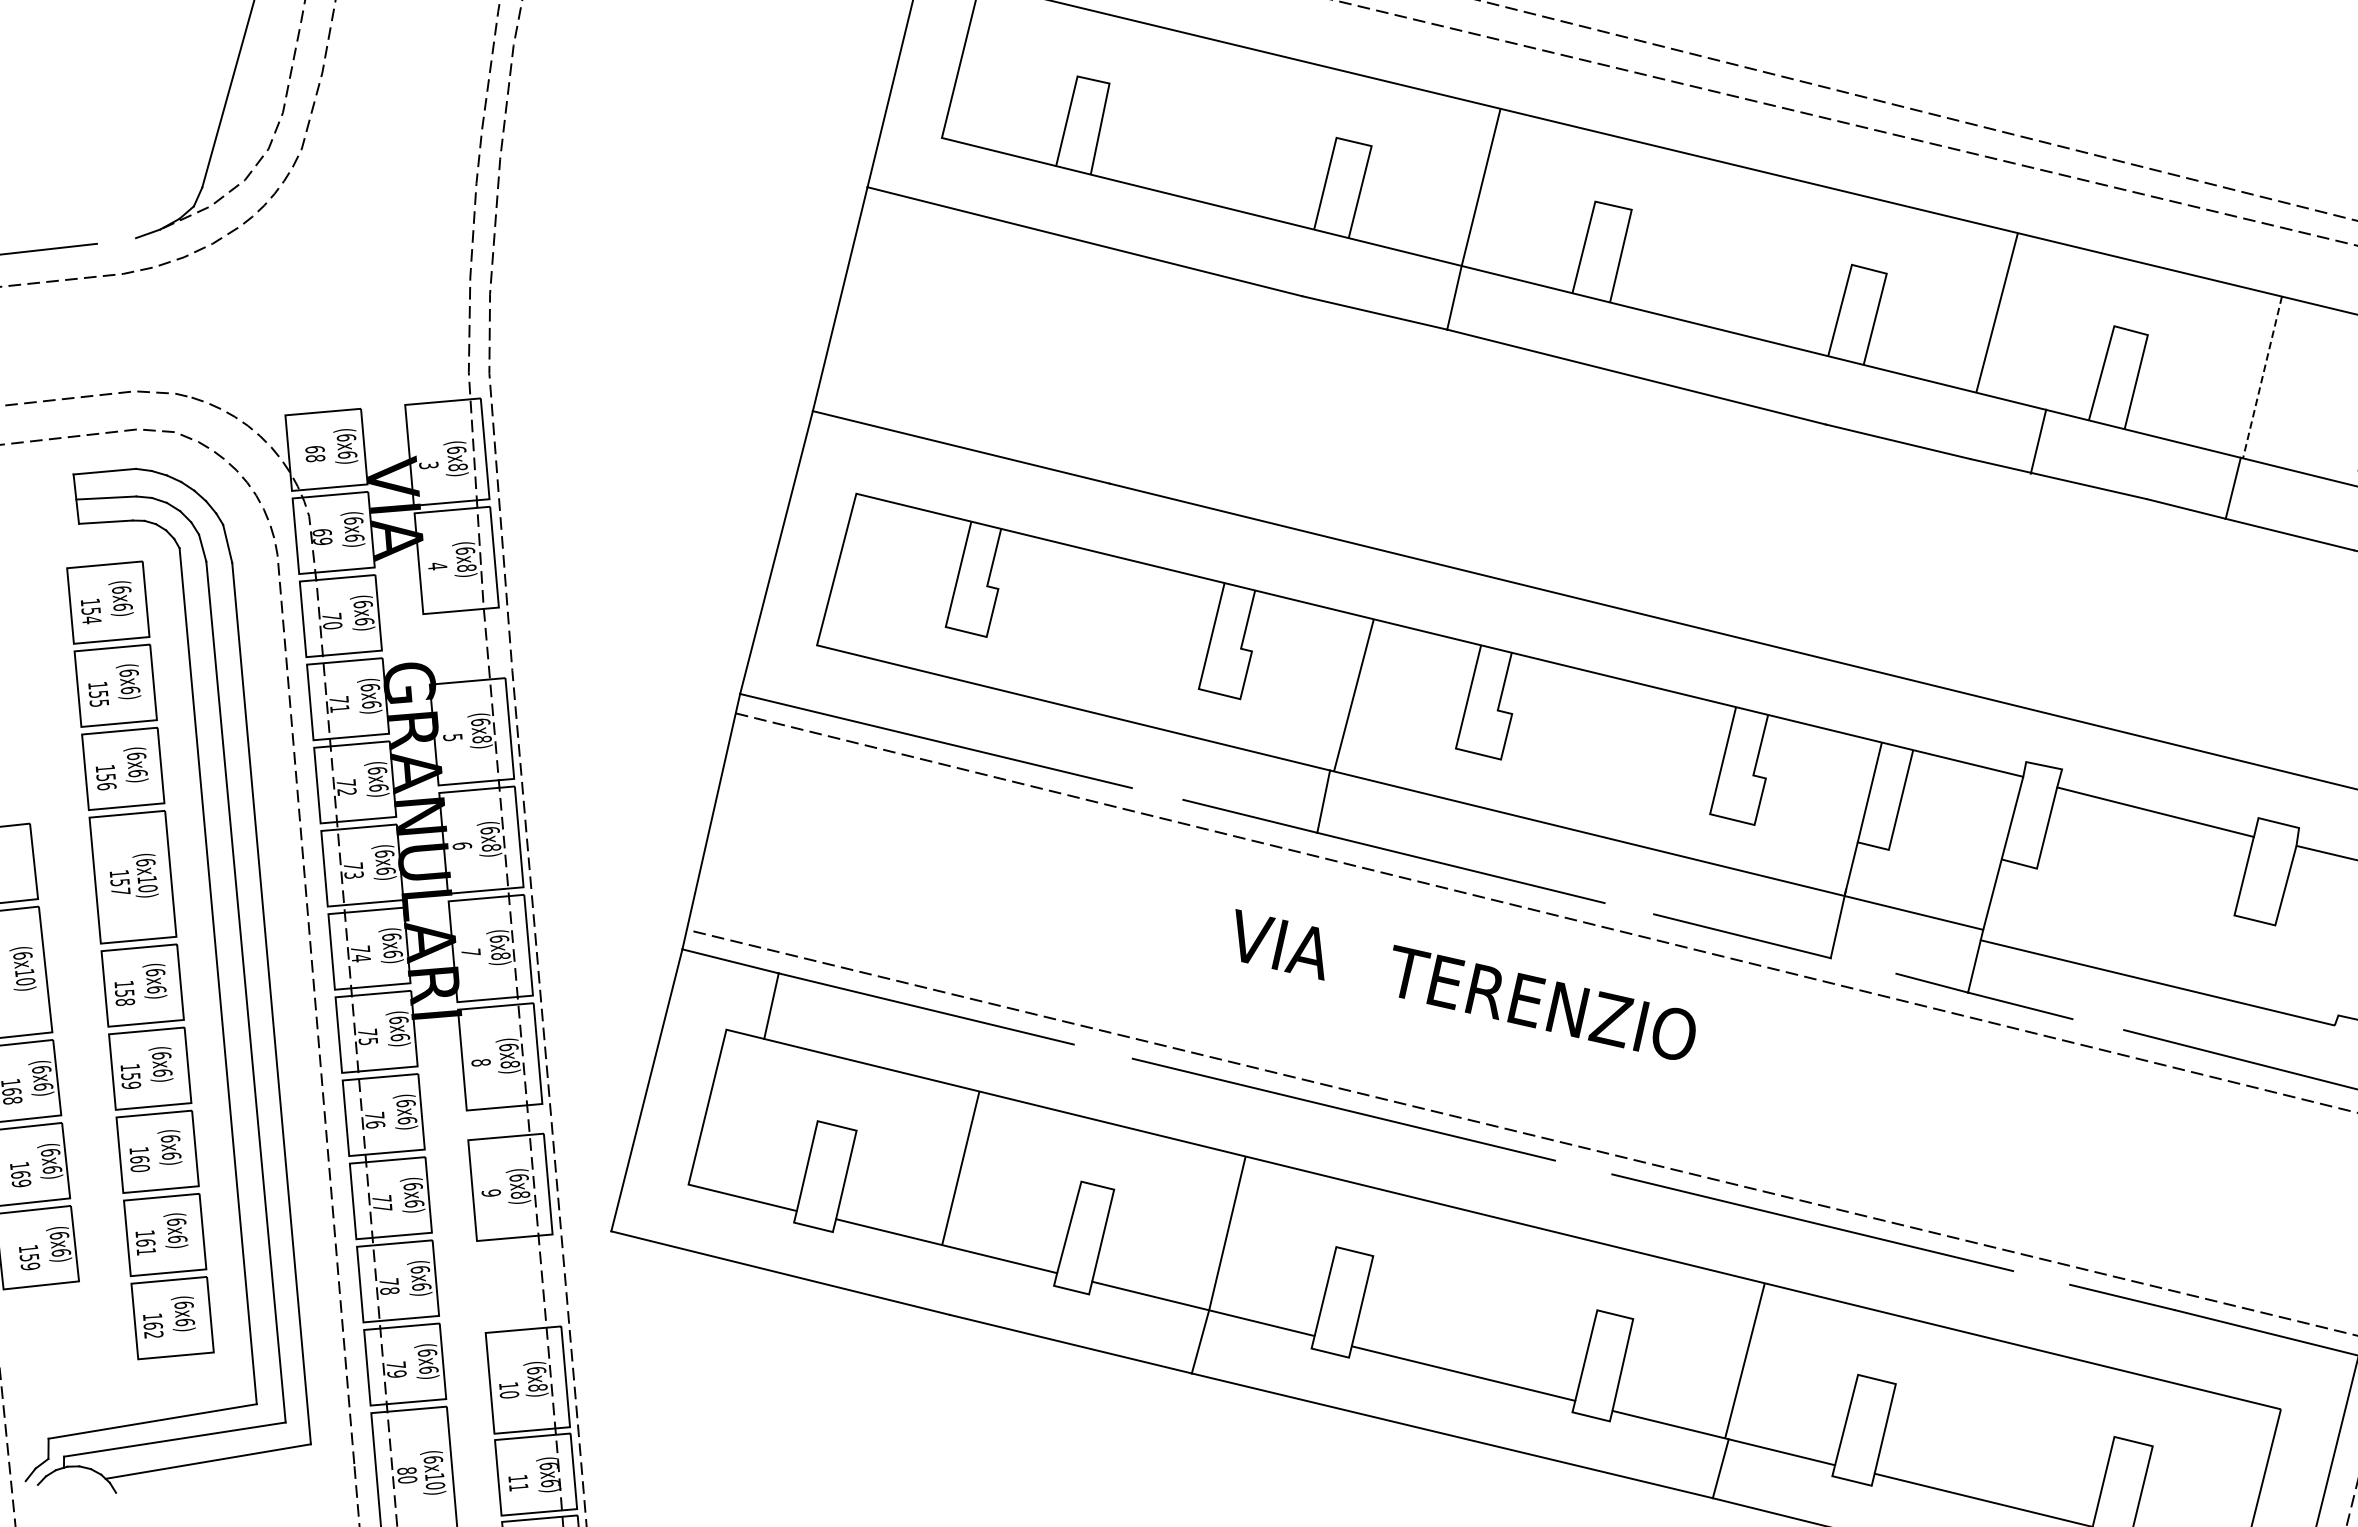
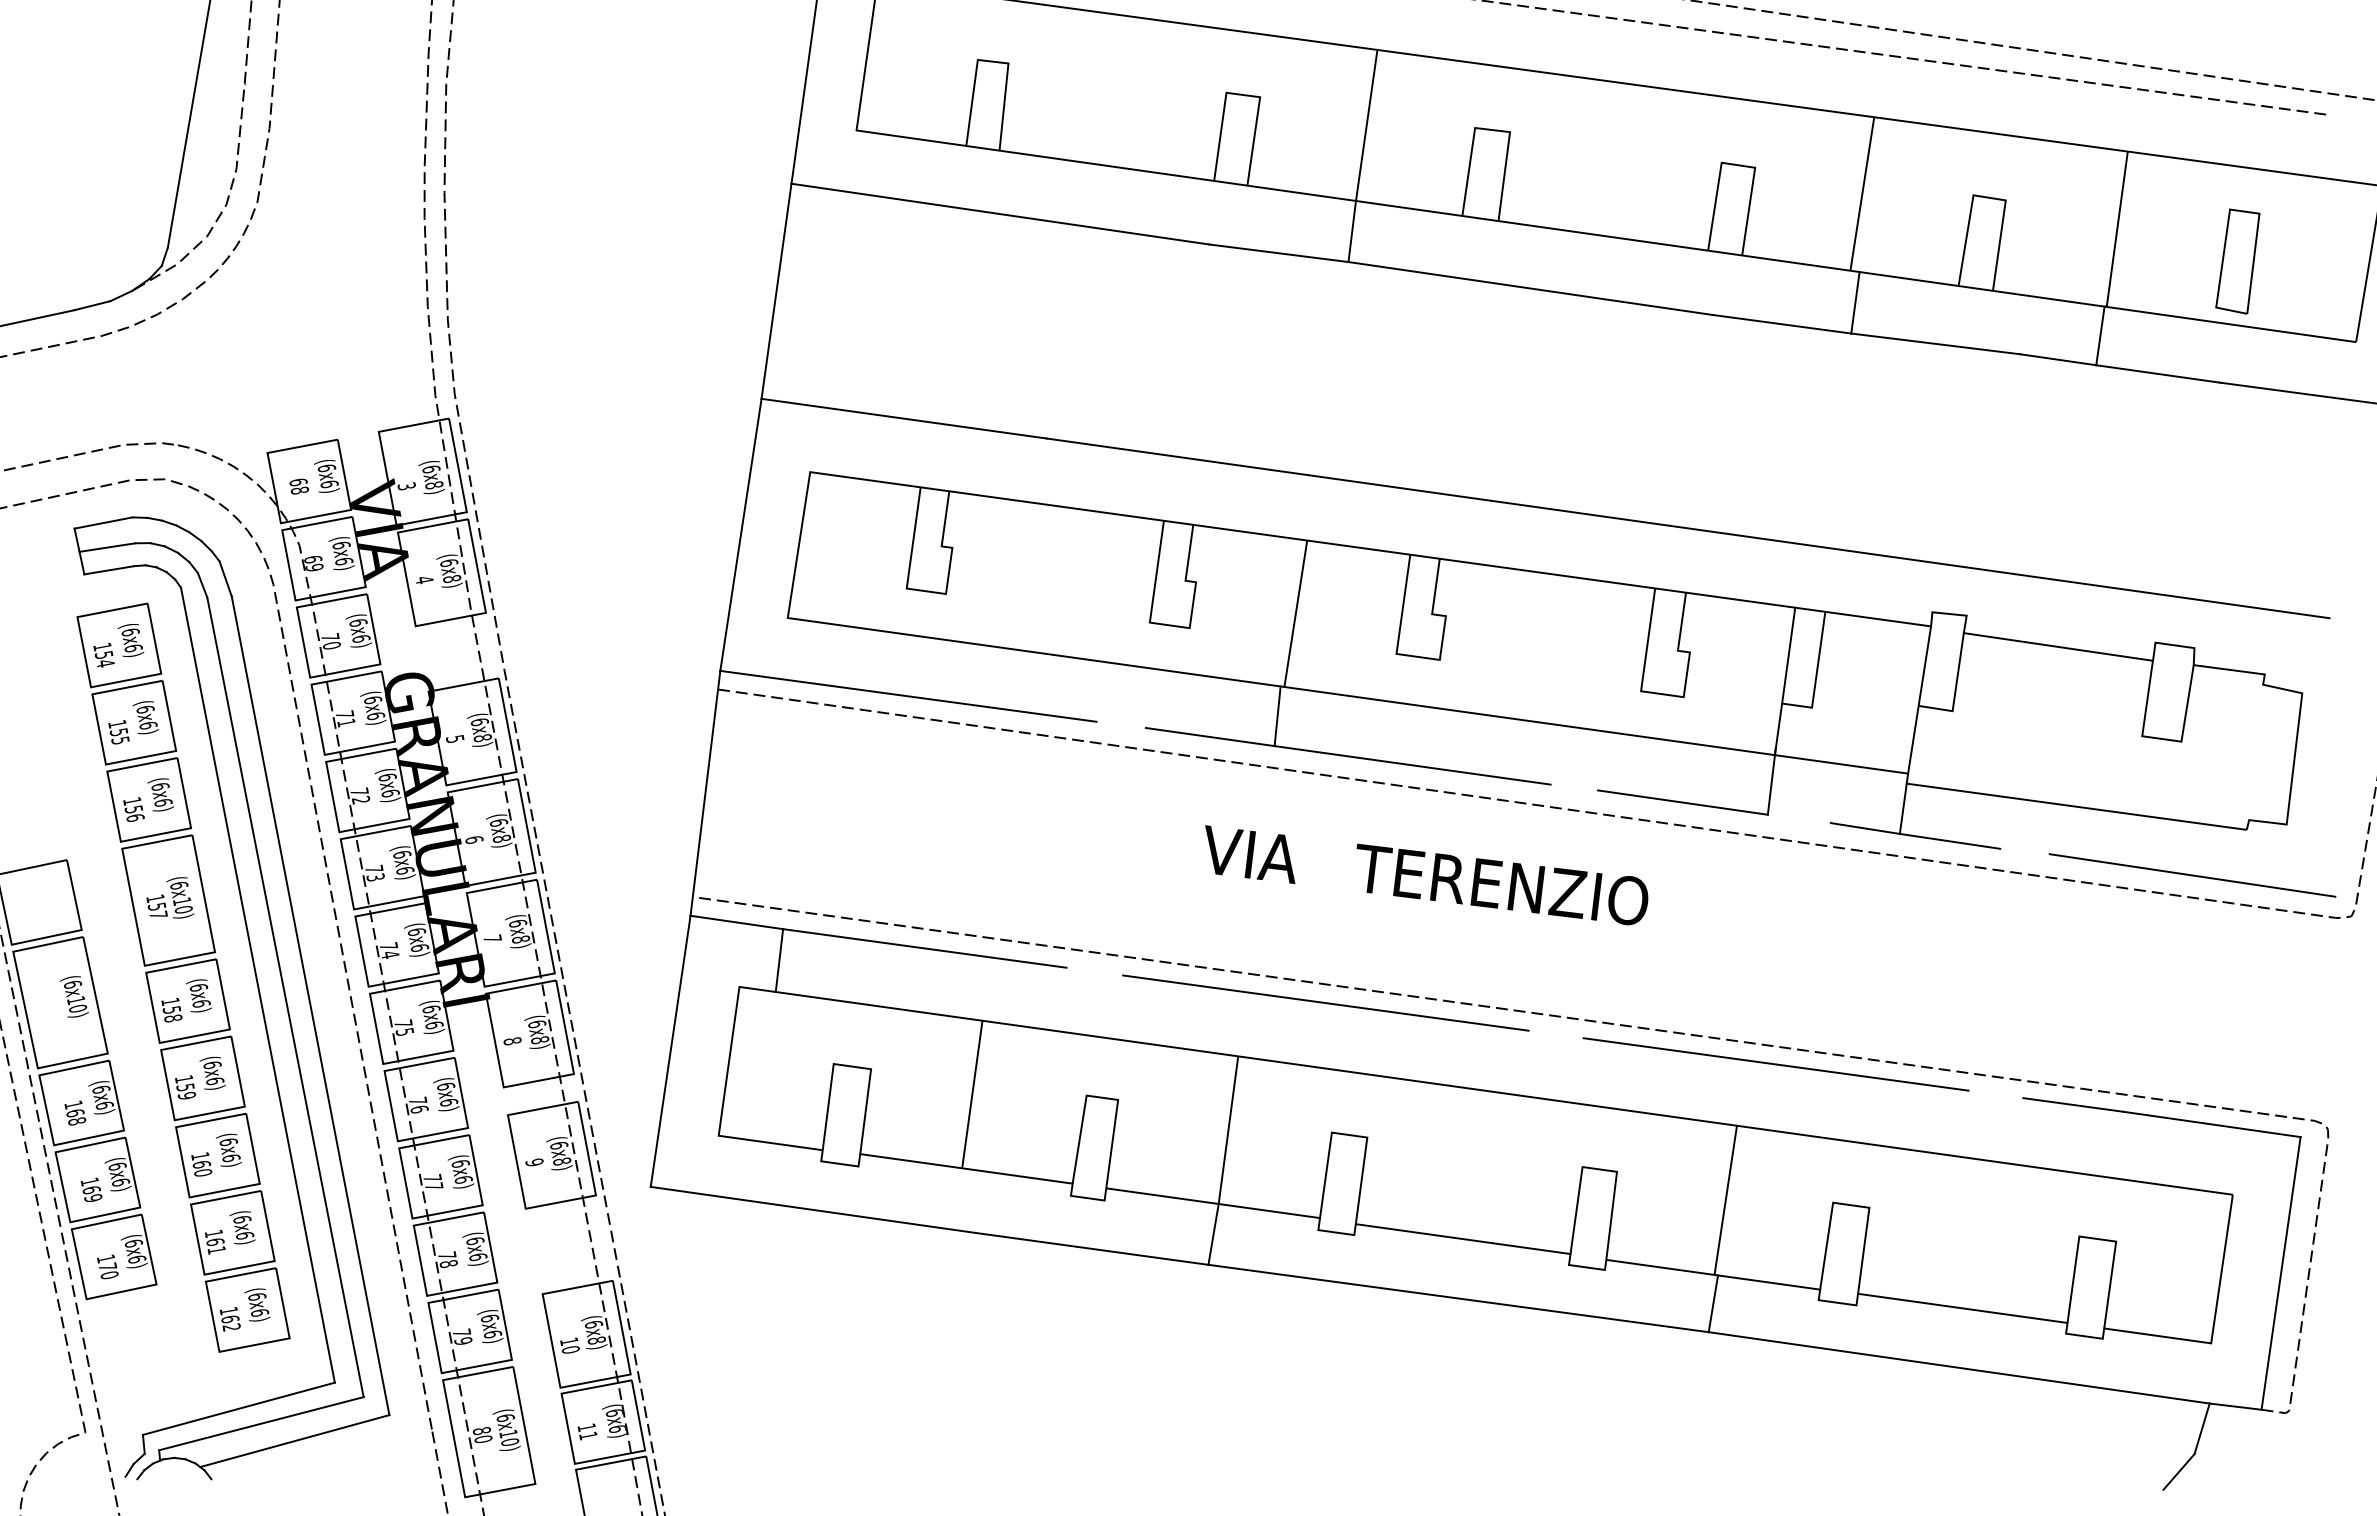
line: (116, 240) -> (92, 305), added
line: (2262, 377) -> (2117, 229), dashed -> solid
line: (2038, 441) -> (1855, 302), moved
text: (29, 1261) -> (108, 1270), 159 -> 170

